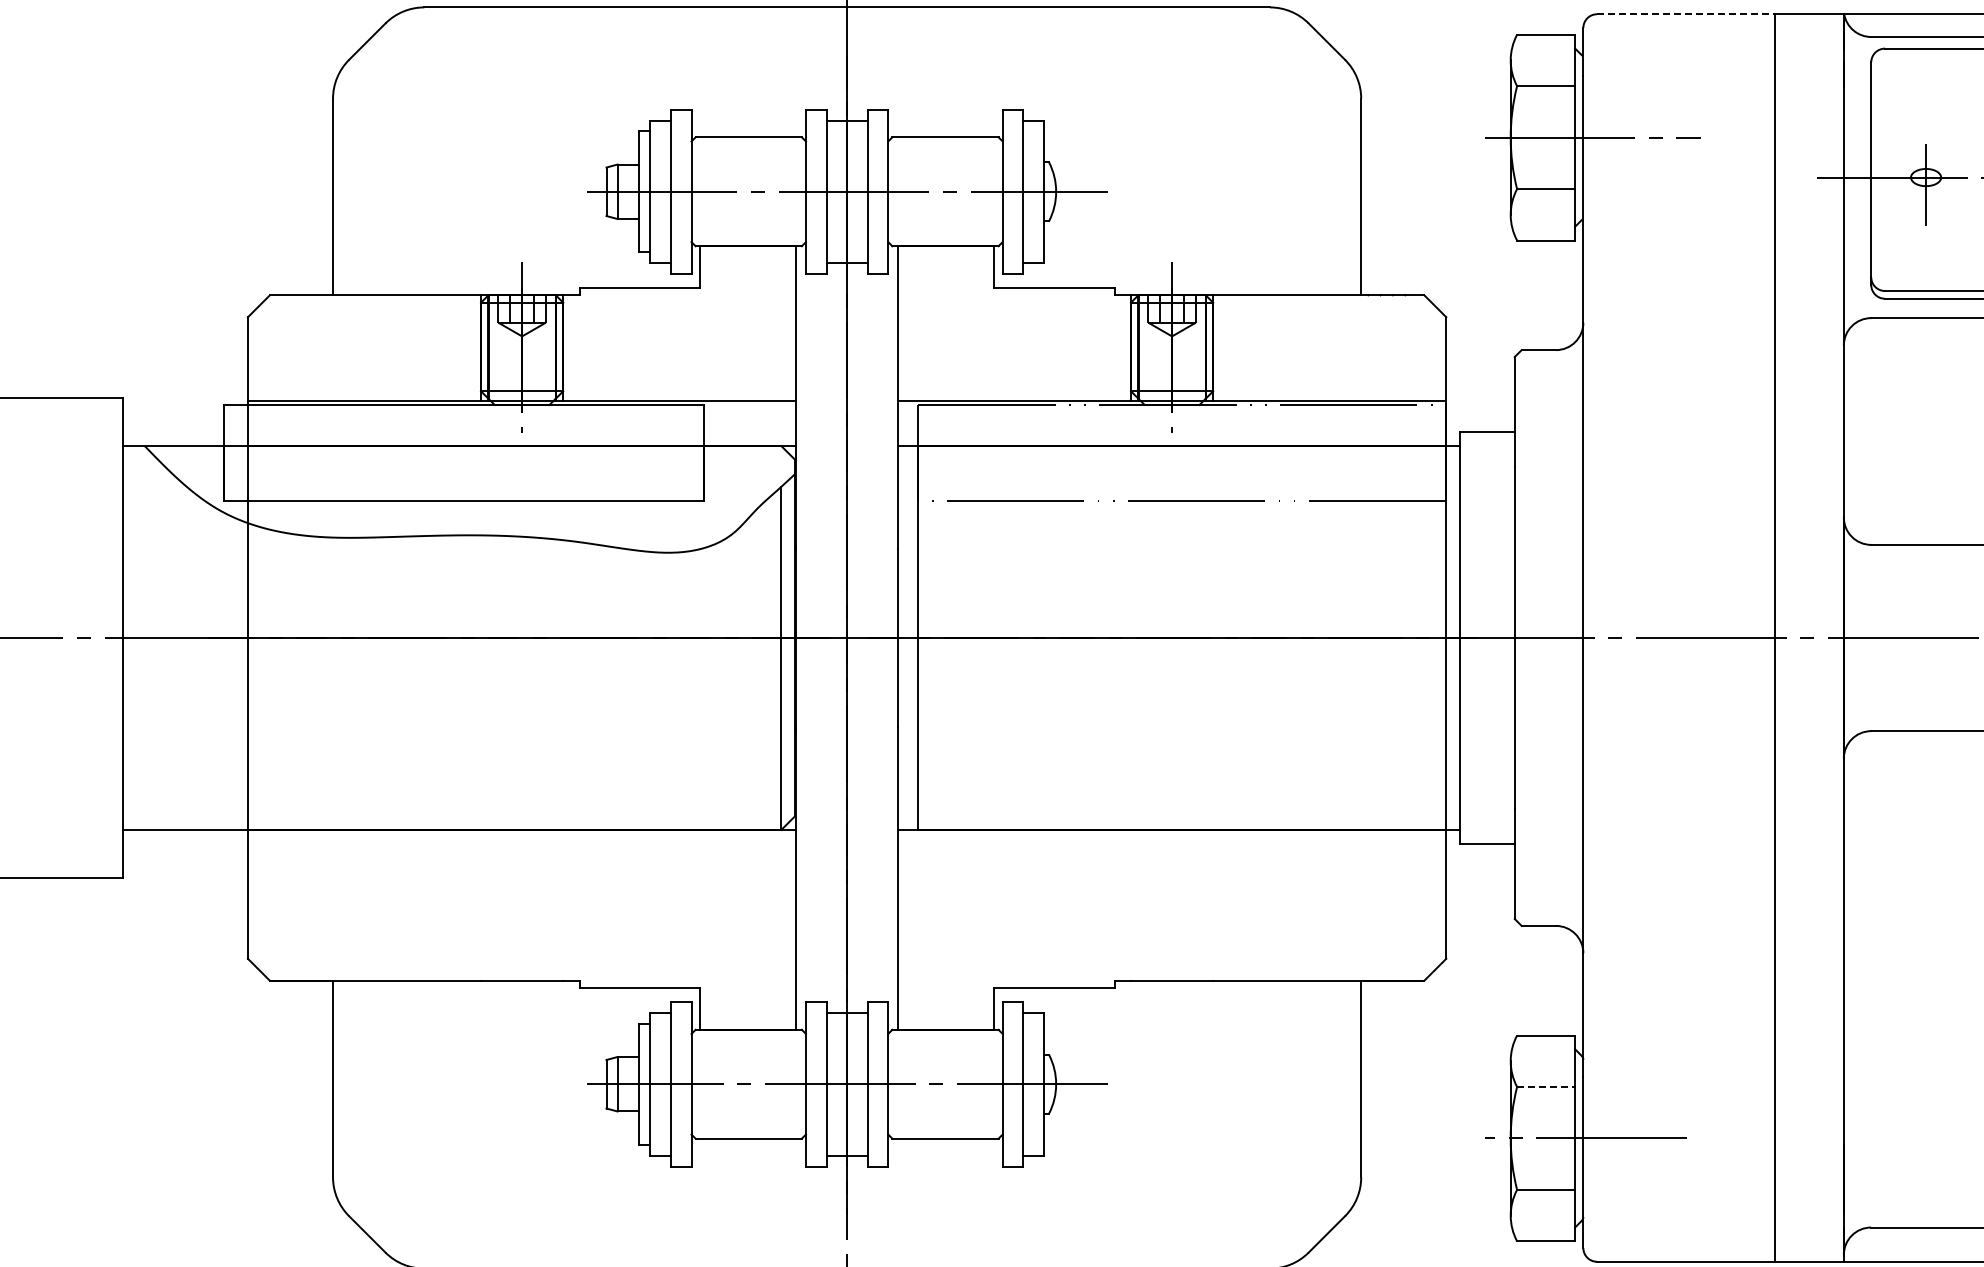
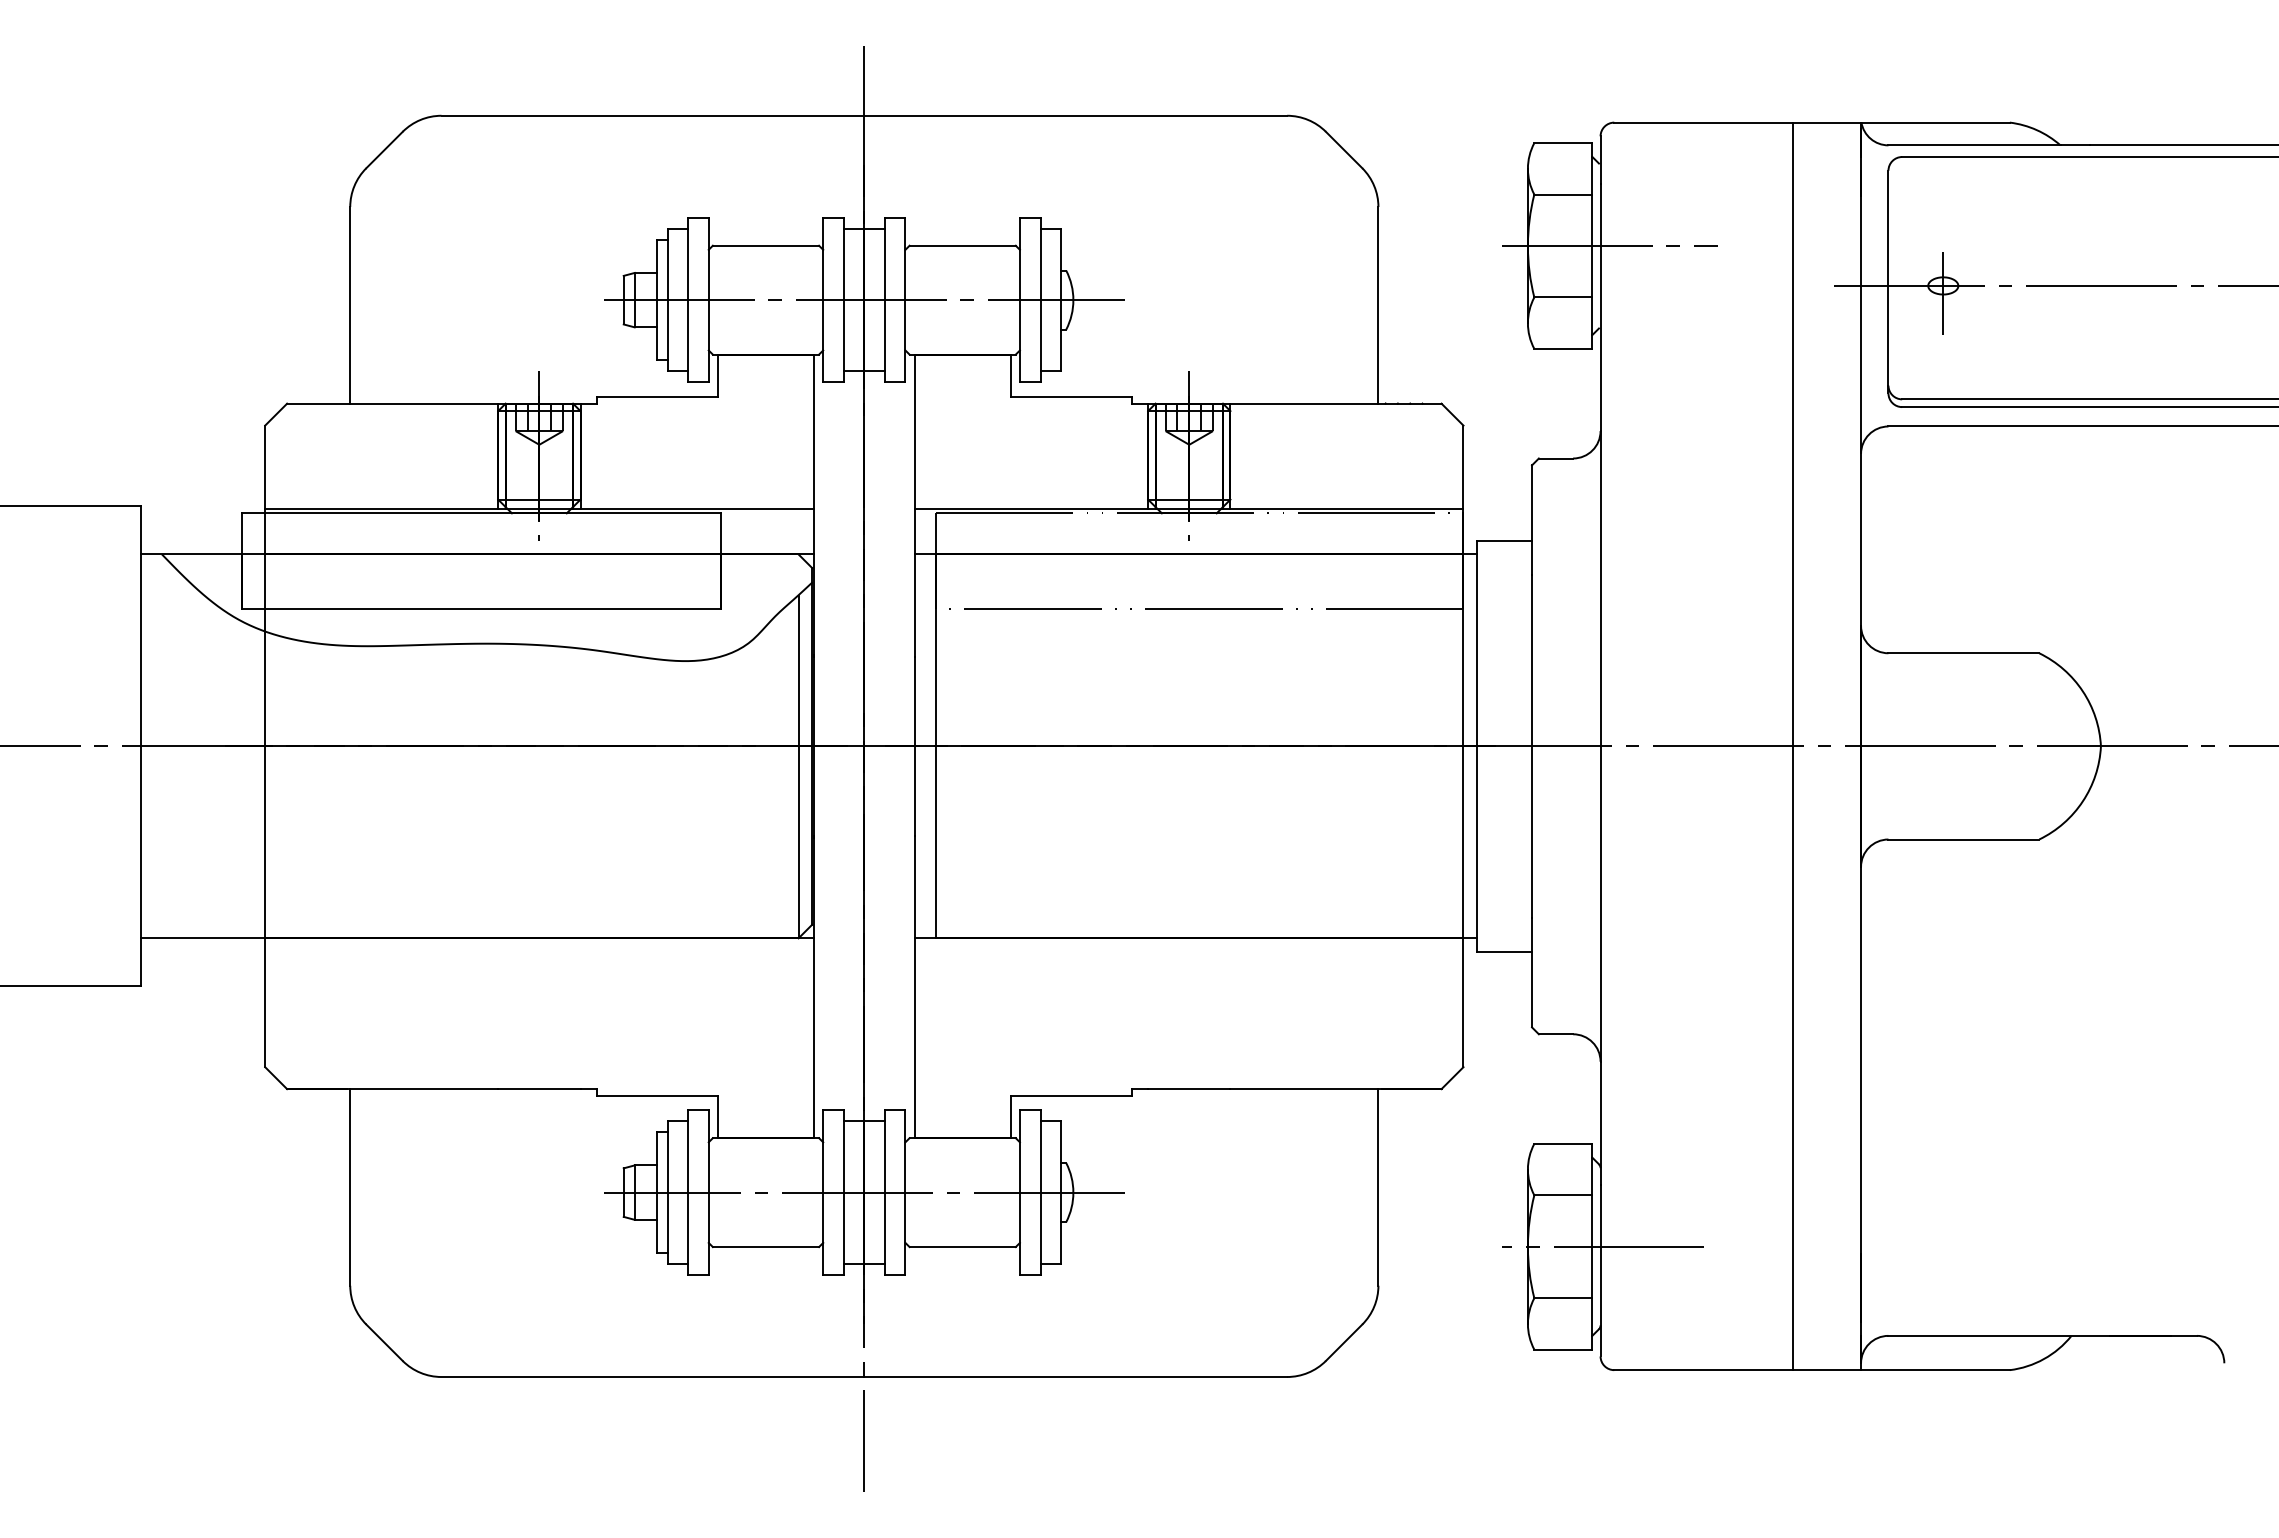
line: (1686, 14) -> (1703, 122), dashed -> solid
line: (1546, 1087) -> (1563, 1195), dashed -> solid

